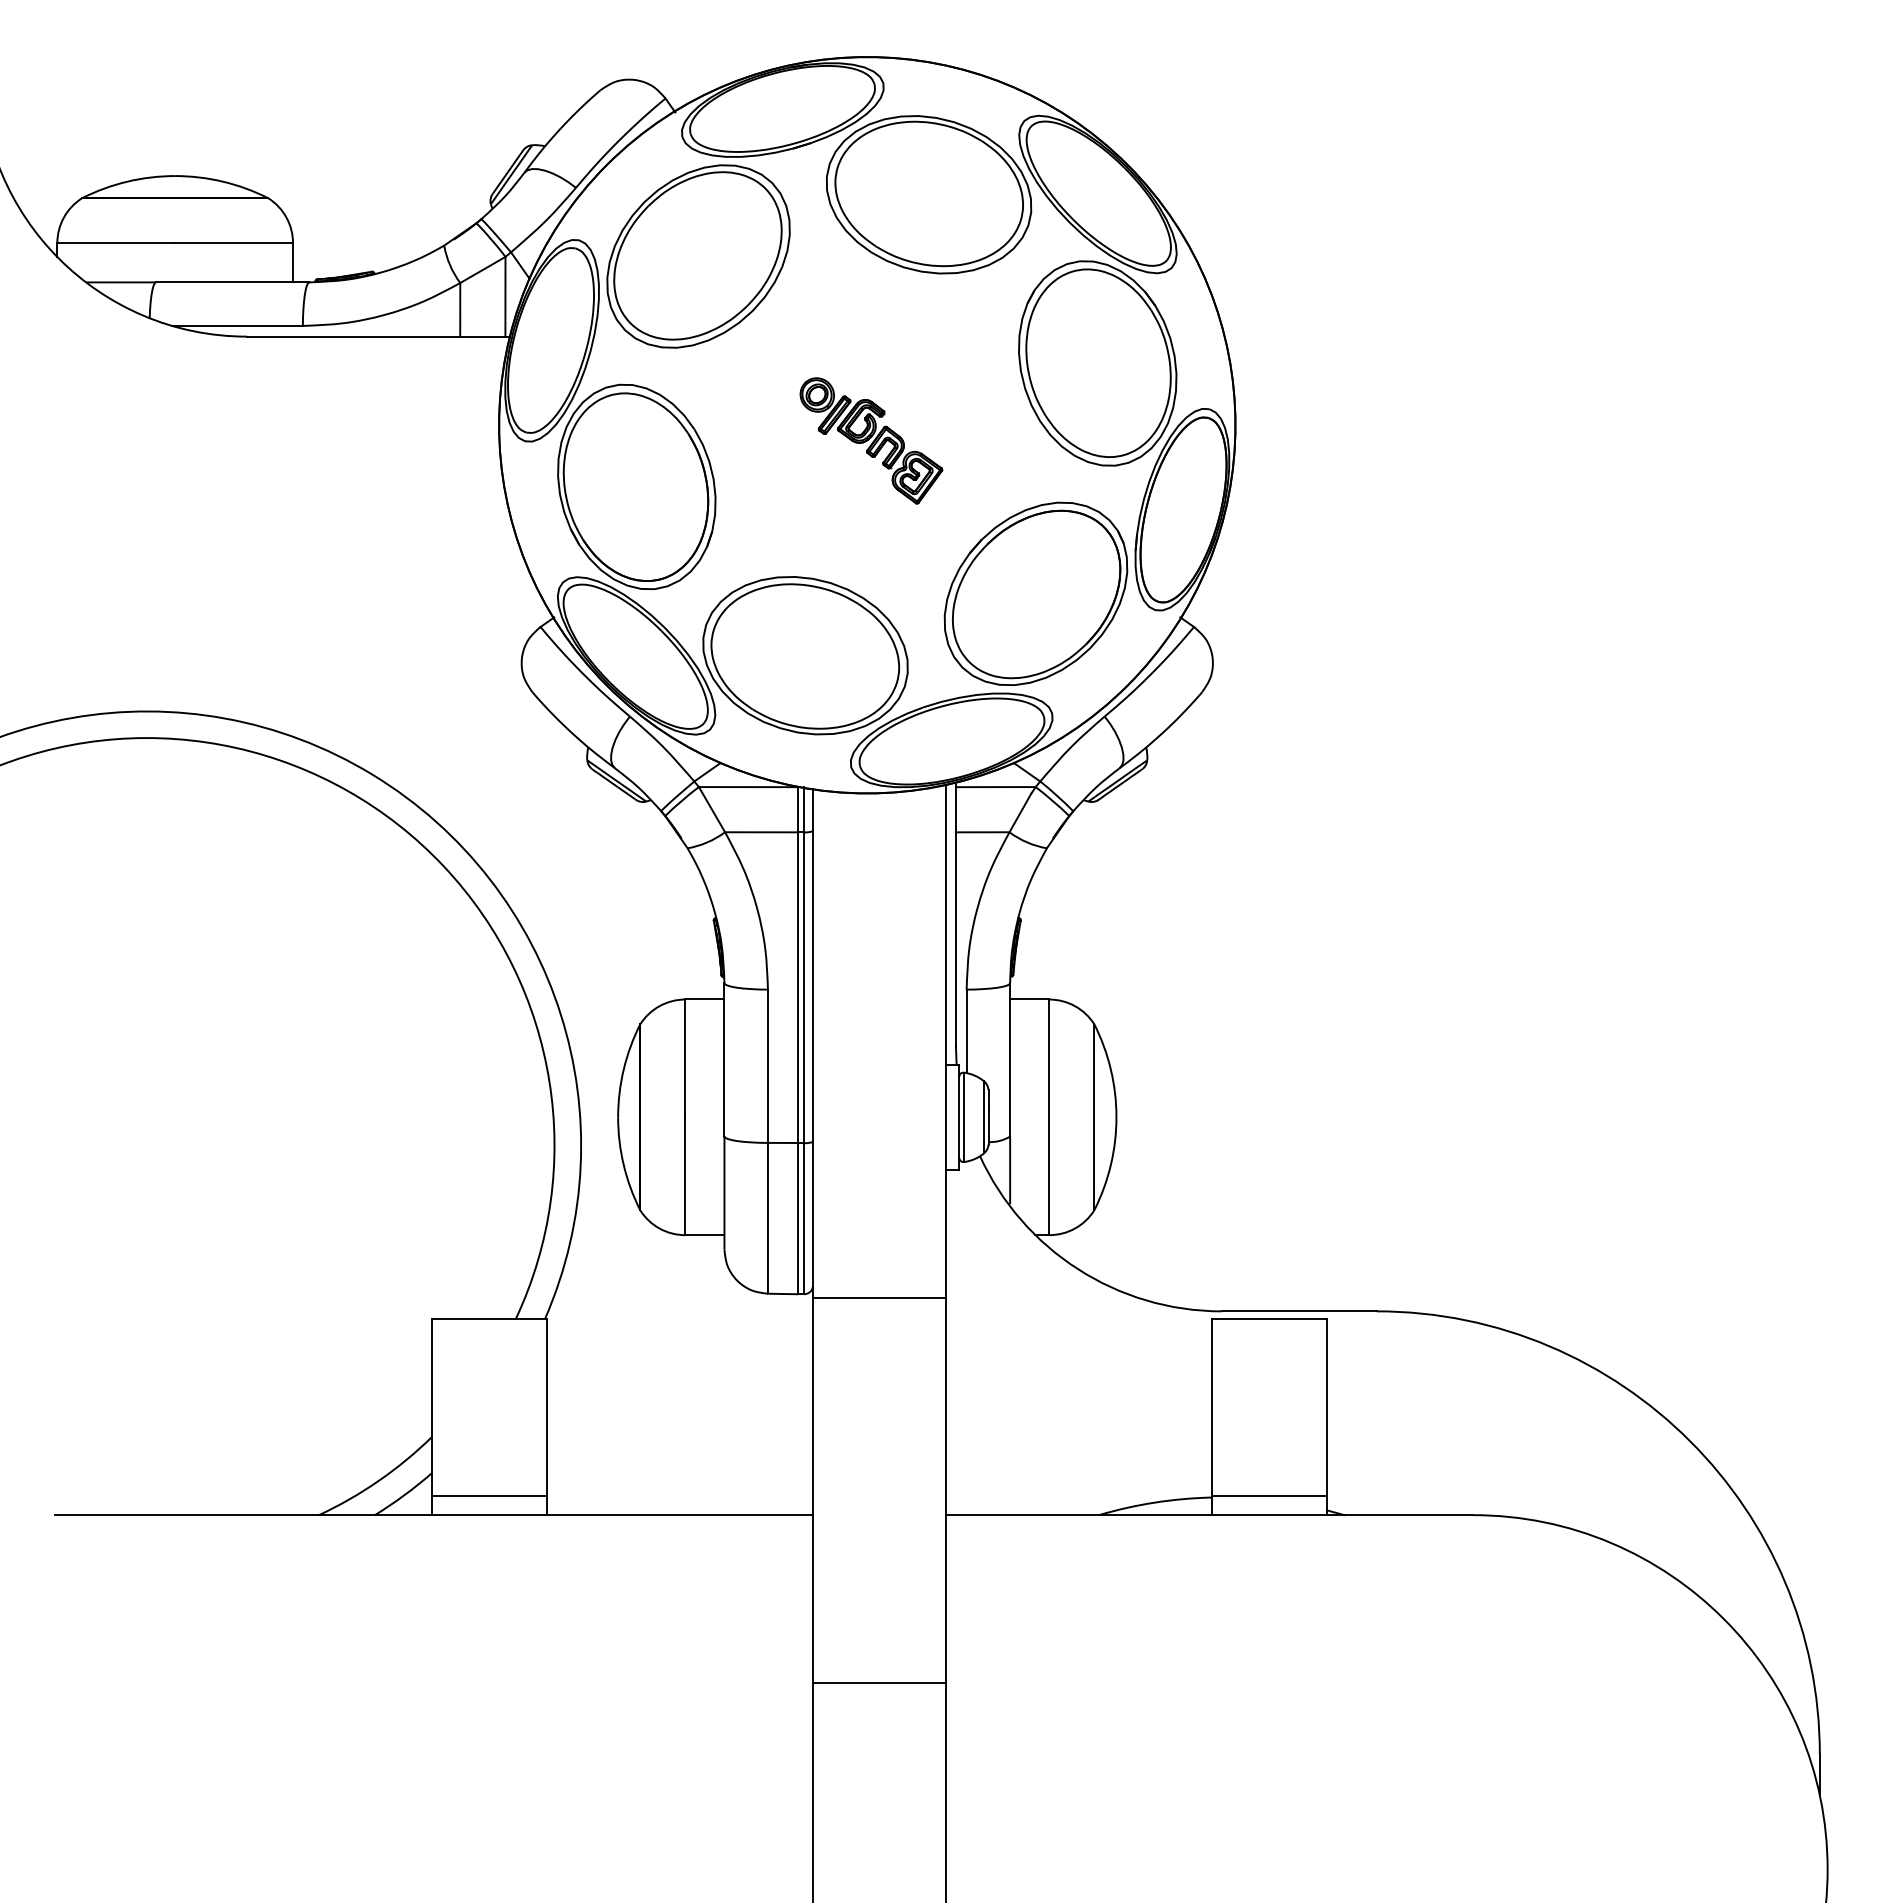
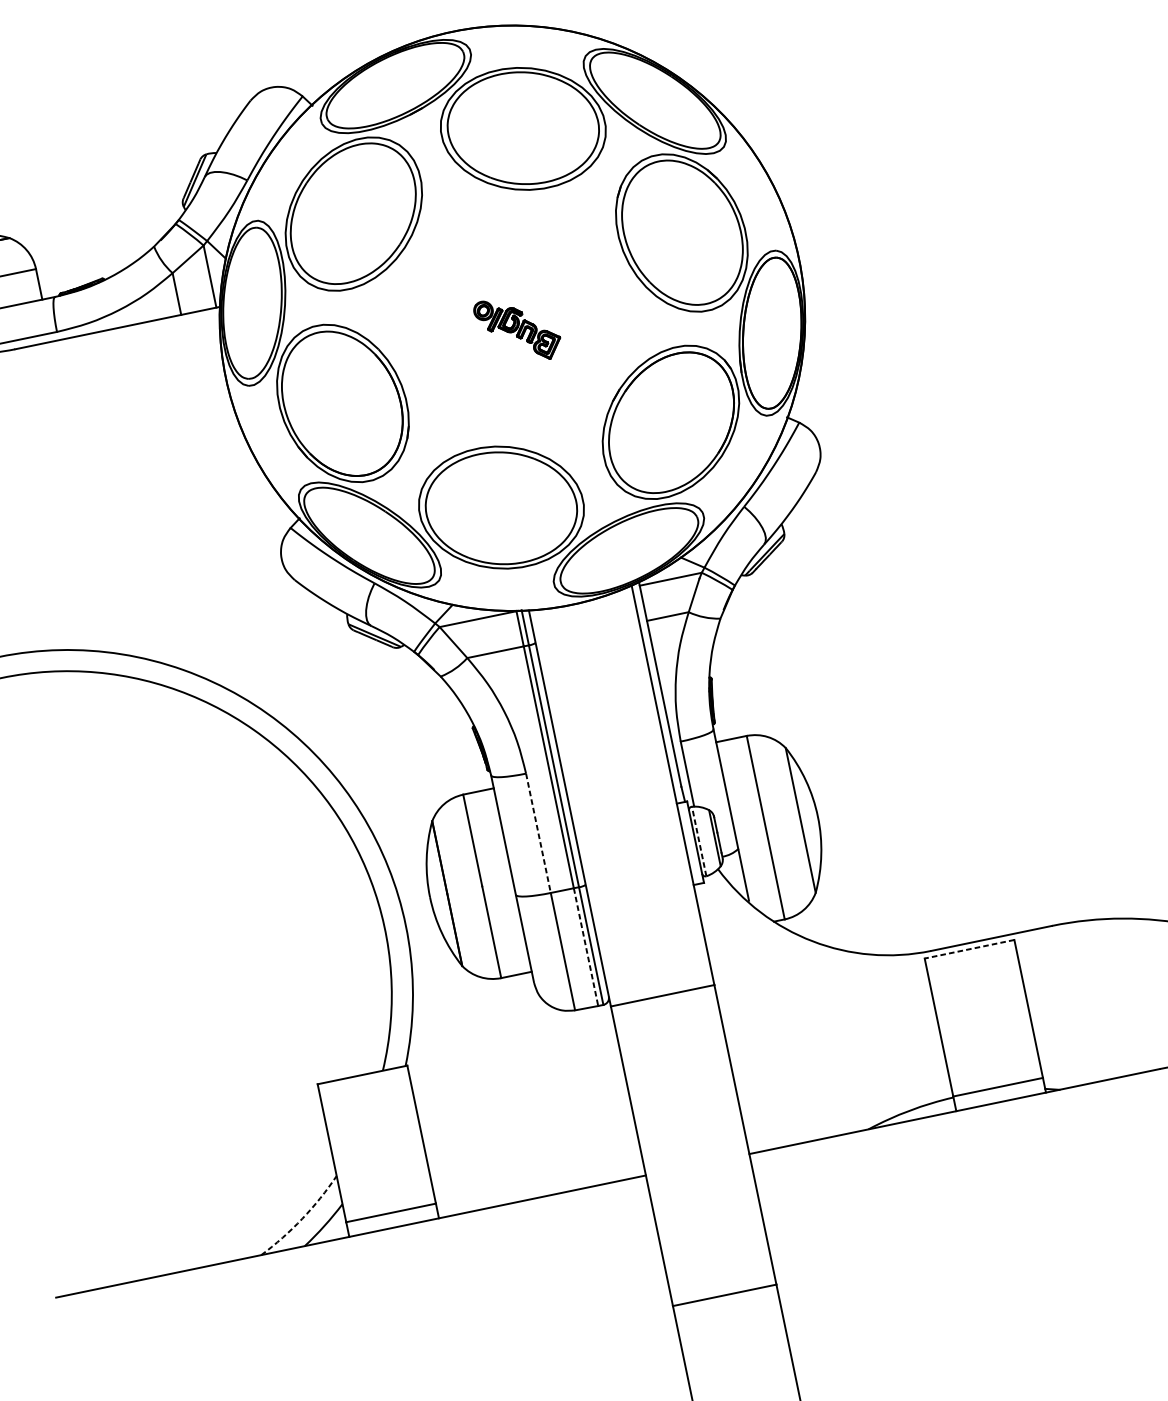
part: (871, 440) -> (518, 329), size x0.7
line: (767, 1066) -> (538, 833), solid -> dashed
line: (963, 1117) -> (698, 841), solid -> dashed
line: (797, 1218) -> (585, 947), solid -> dashed
line: (1269, 1319) -> (969, 949), solid -> dashed
arc: (378, 1480) -> (302, 1218), solid -> dashed

